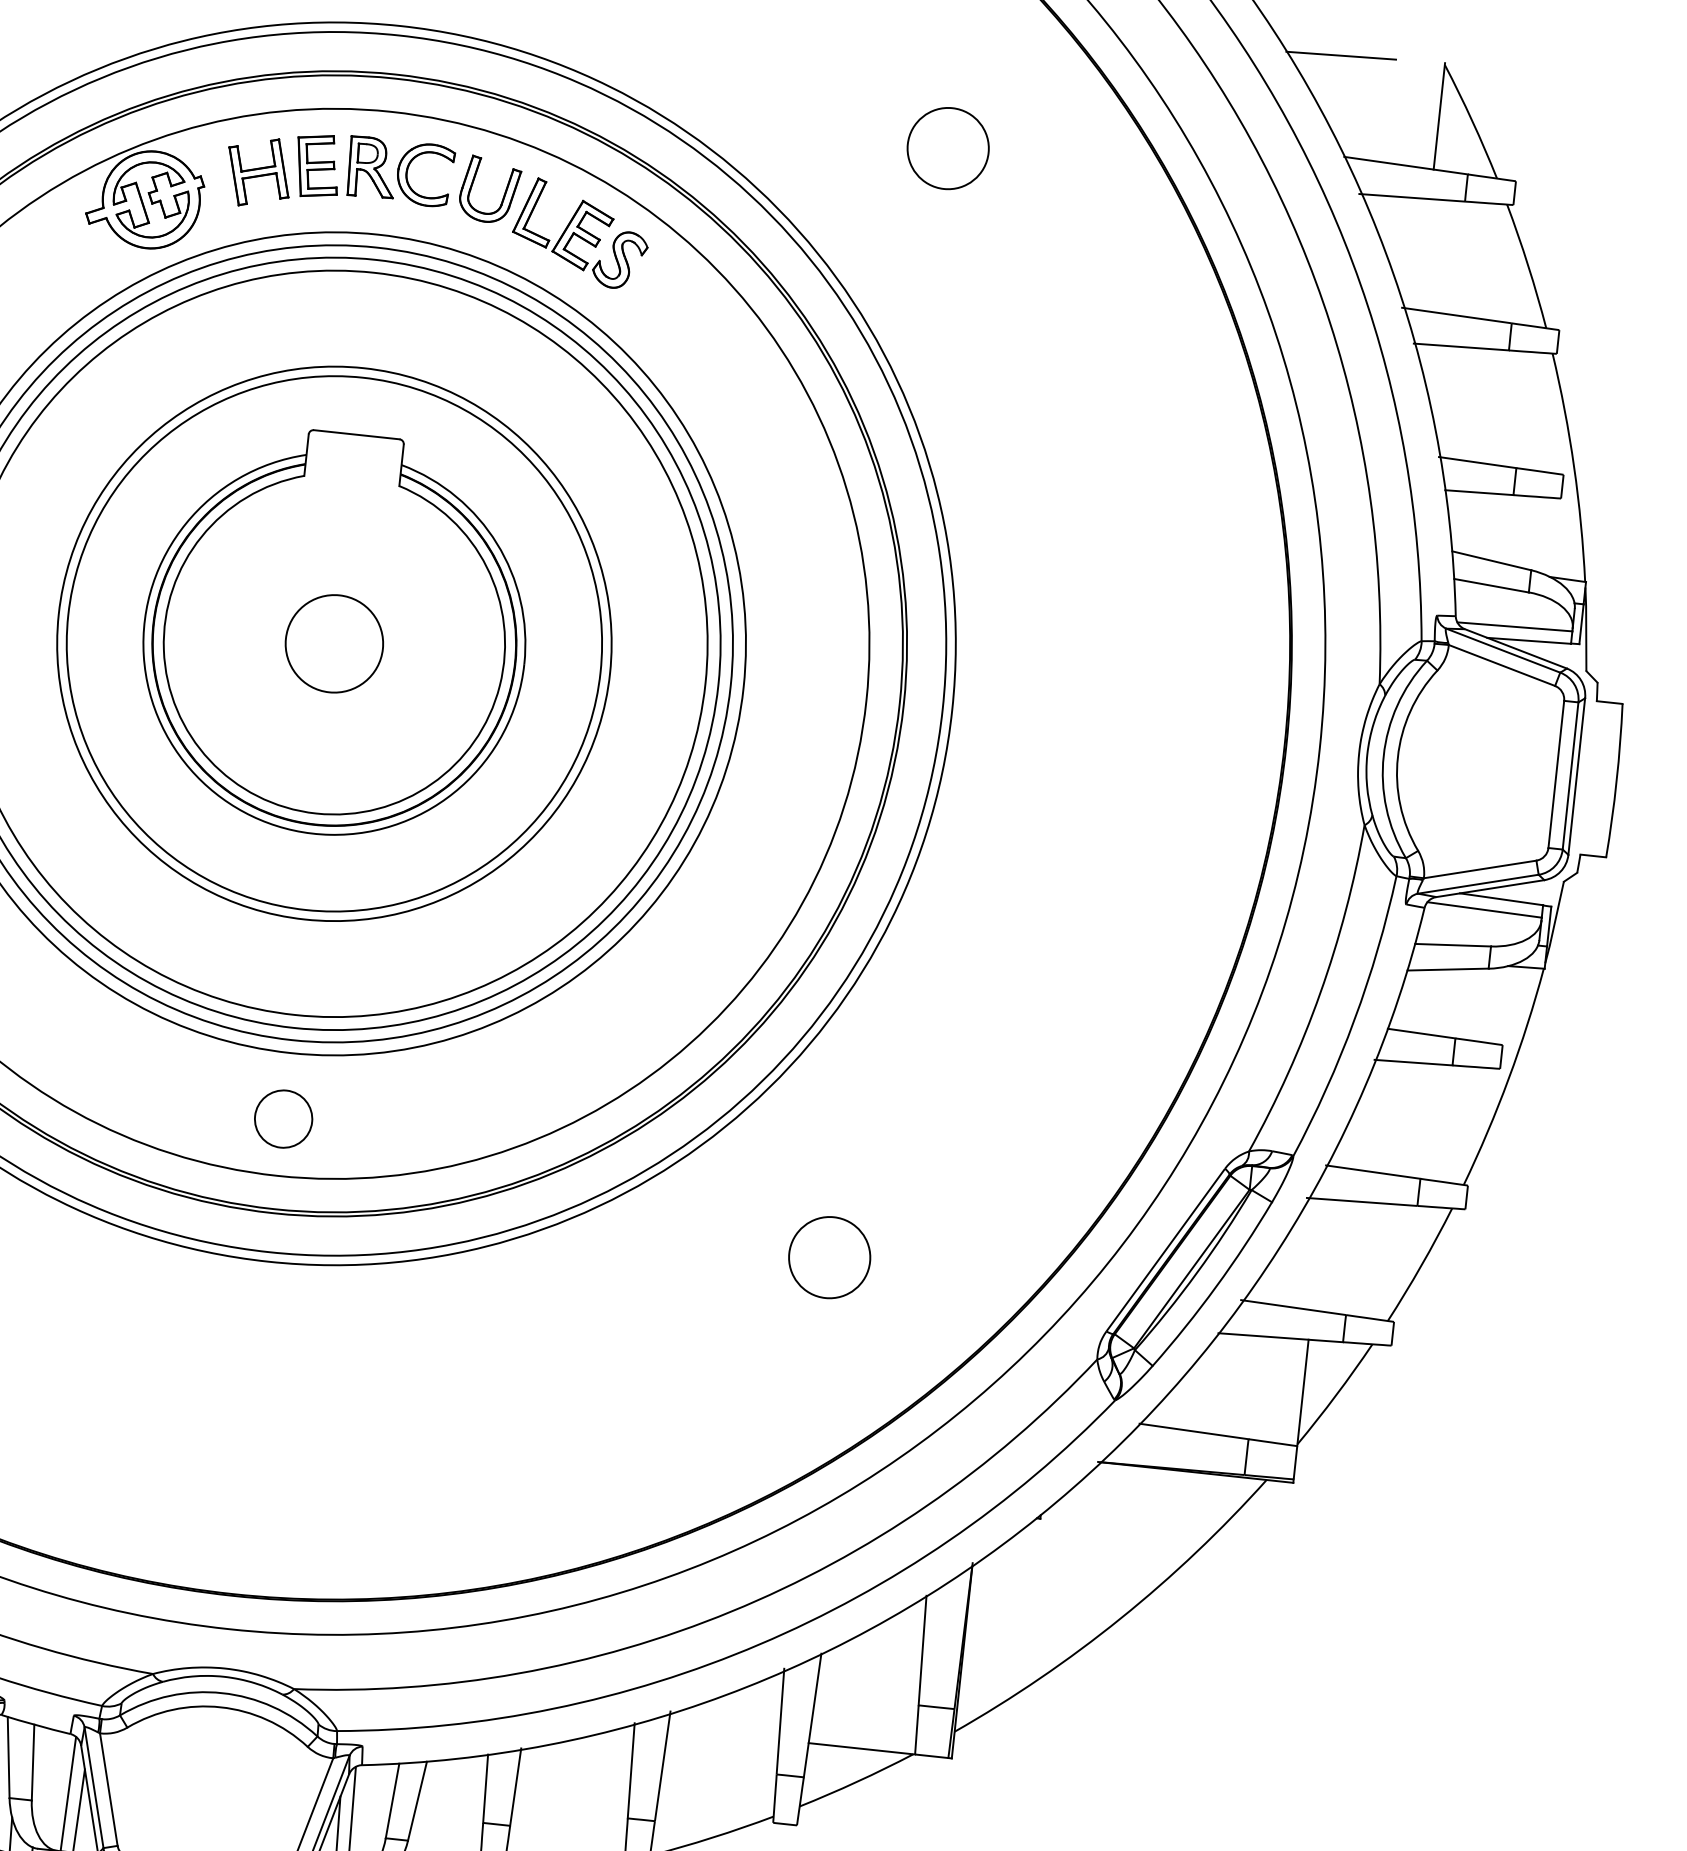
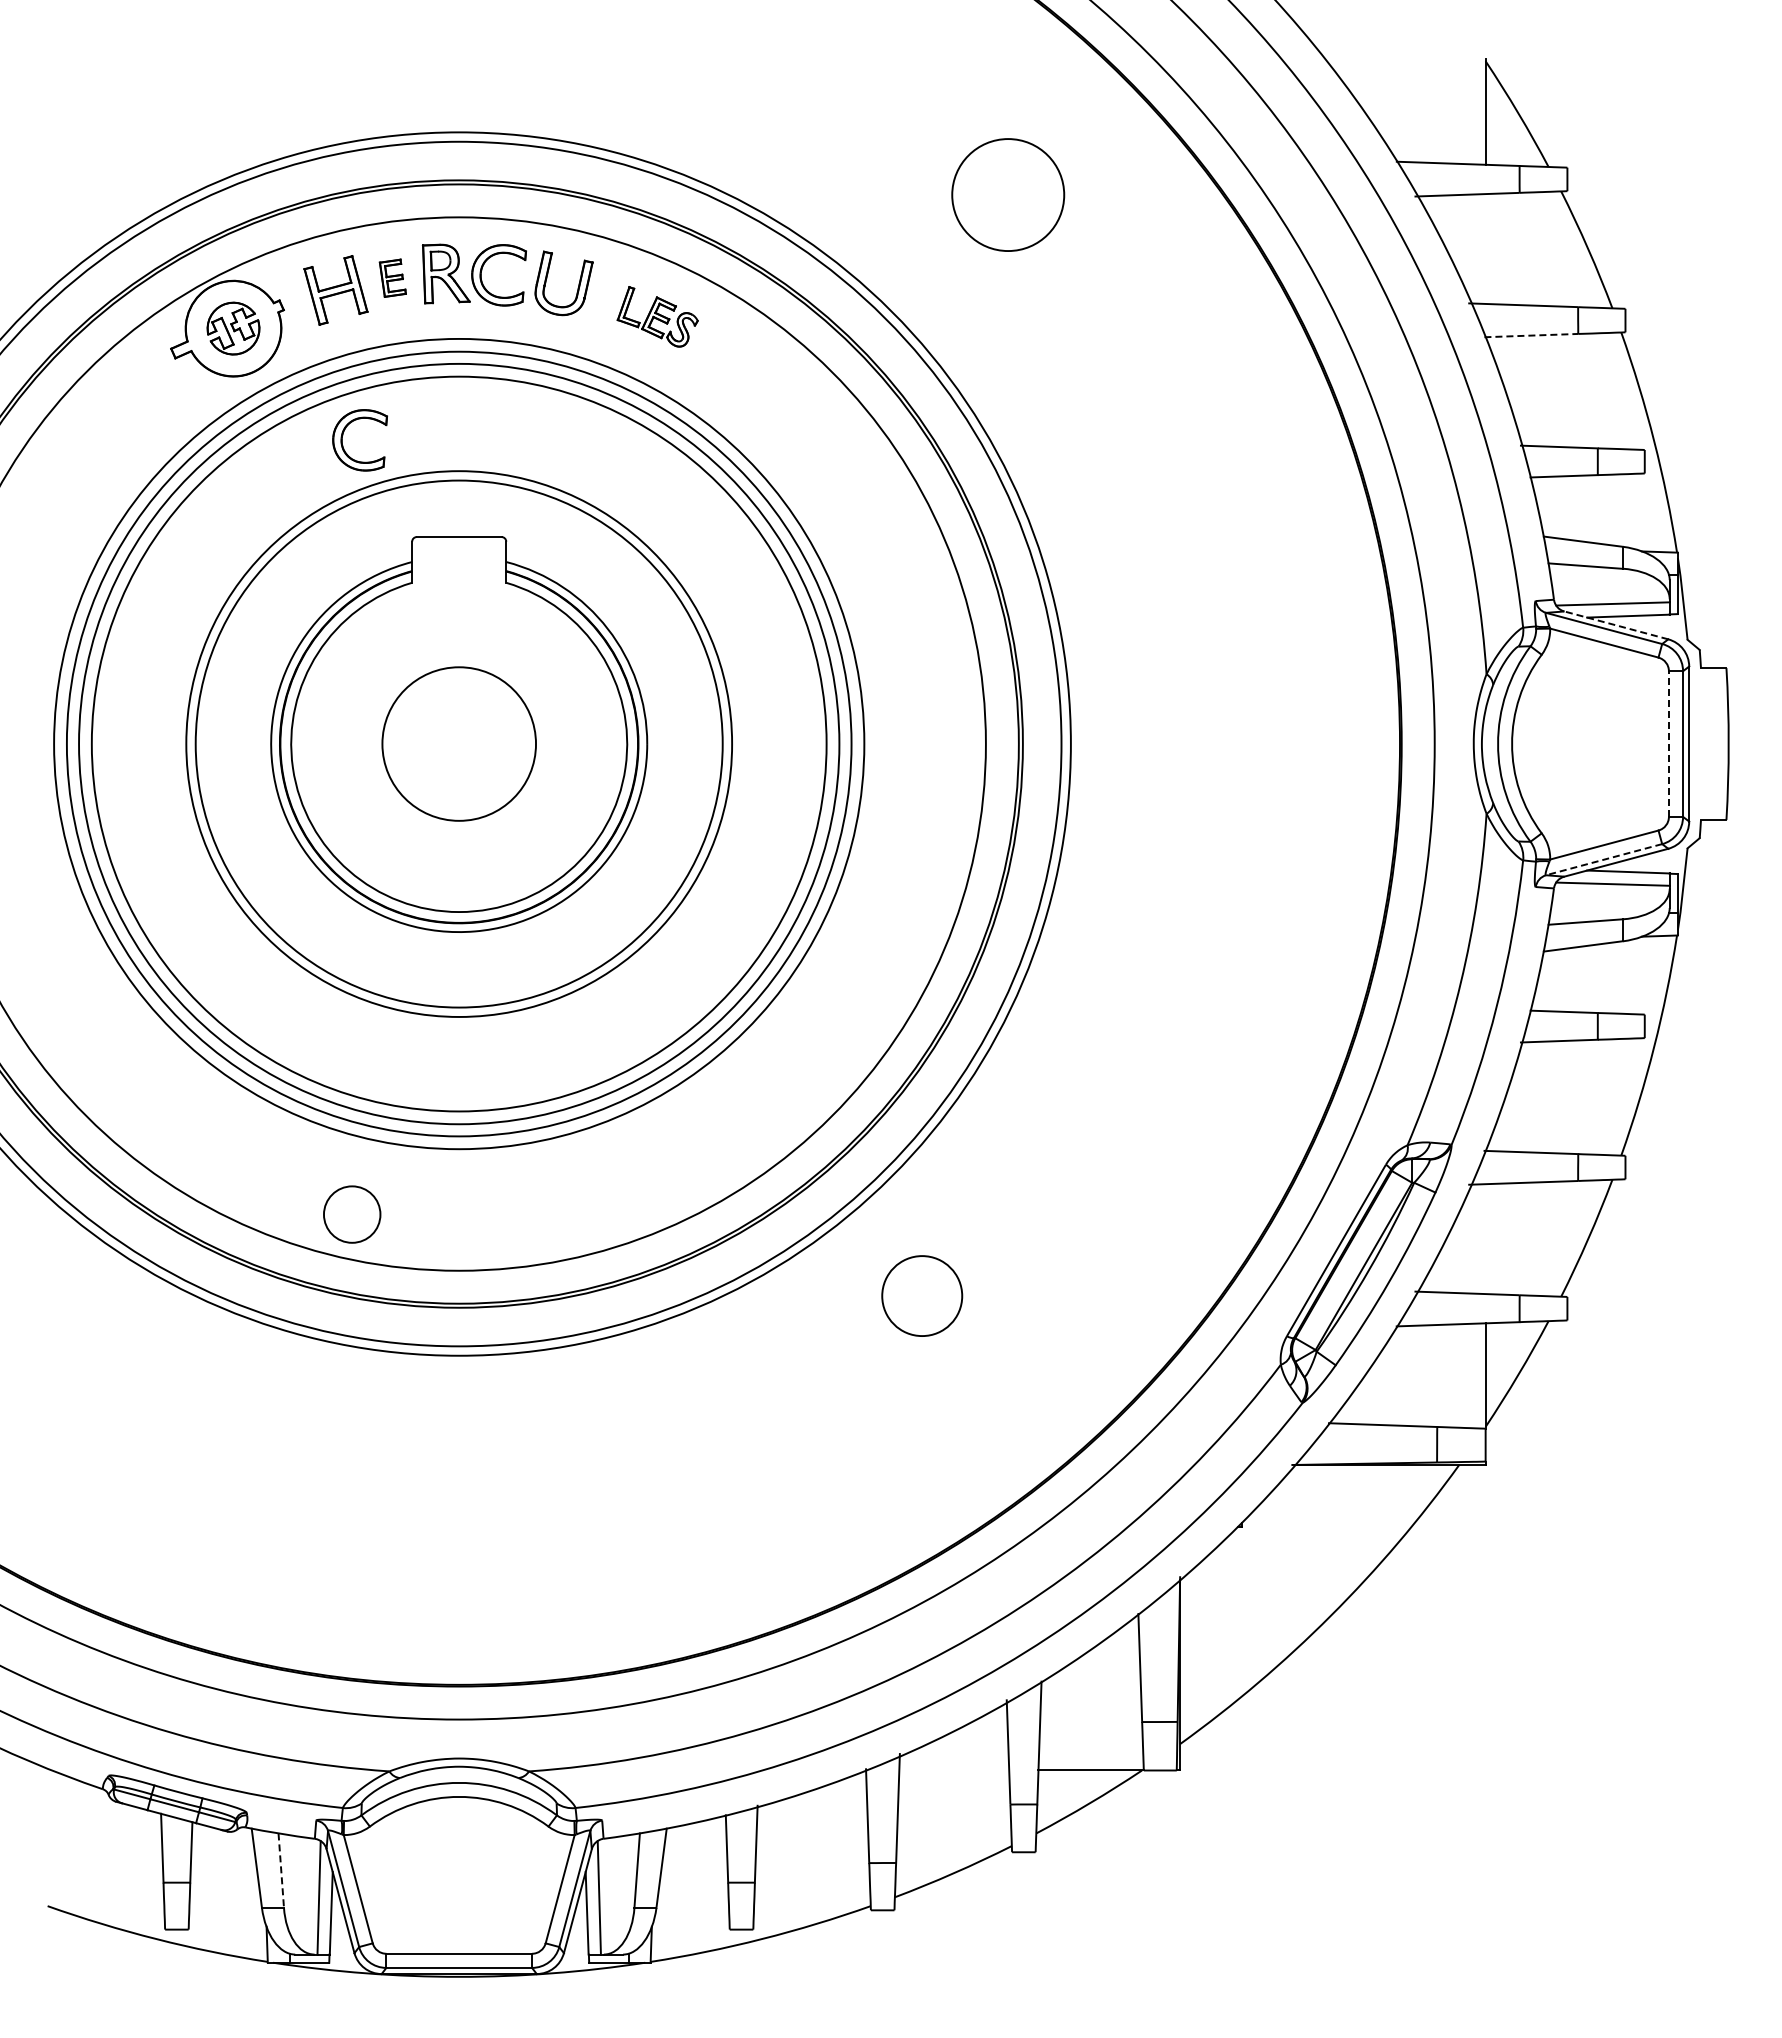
line: (1341, 55) -> (1383, 62), removed
circle: (948, 149) -> (1008, 195), size x1.4
part: (317, 166) -> (392, 278), size x0.6
part: (151, 199) -> (233, 328), size x0.7
part: (580, 233) -> (657, 316), size x0.6
part: (250, 319) -> (343, 435), added
line: (1461, 346) -> (1531, 335), solid -> dashed
circle: (334, 644) -> (459, 744), size x1.6
line: (1516, 649) -> (1616, 625), solid -> dashed
line: (1555, 774) -> (1668, 744), solid -> dashed
line: (1477, 883) -> (1603, 859), solid -> dashed
circle: (283, 1119) -> (352, 1214), moved
circle: (830, 1257) -> (922, 1295), moved
line: (33, 1763) -> (281, 1871), solid -> dashed

